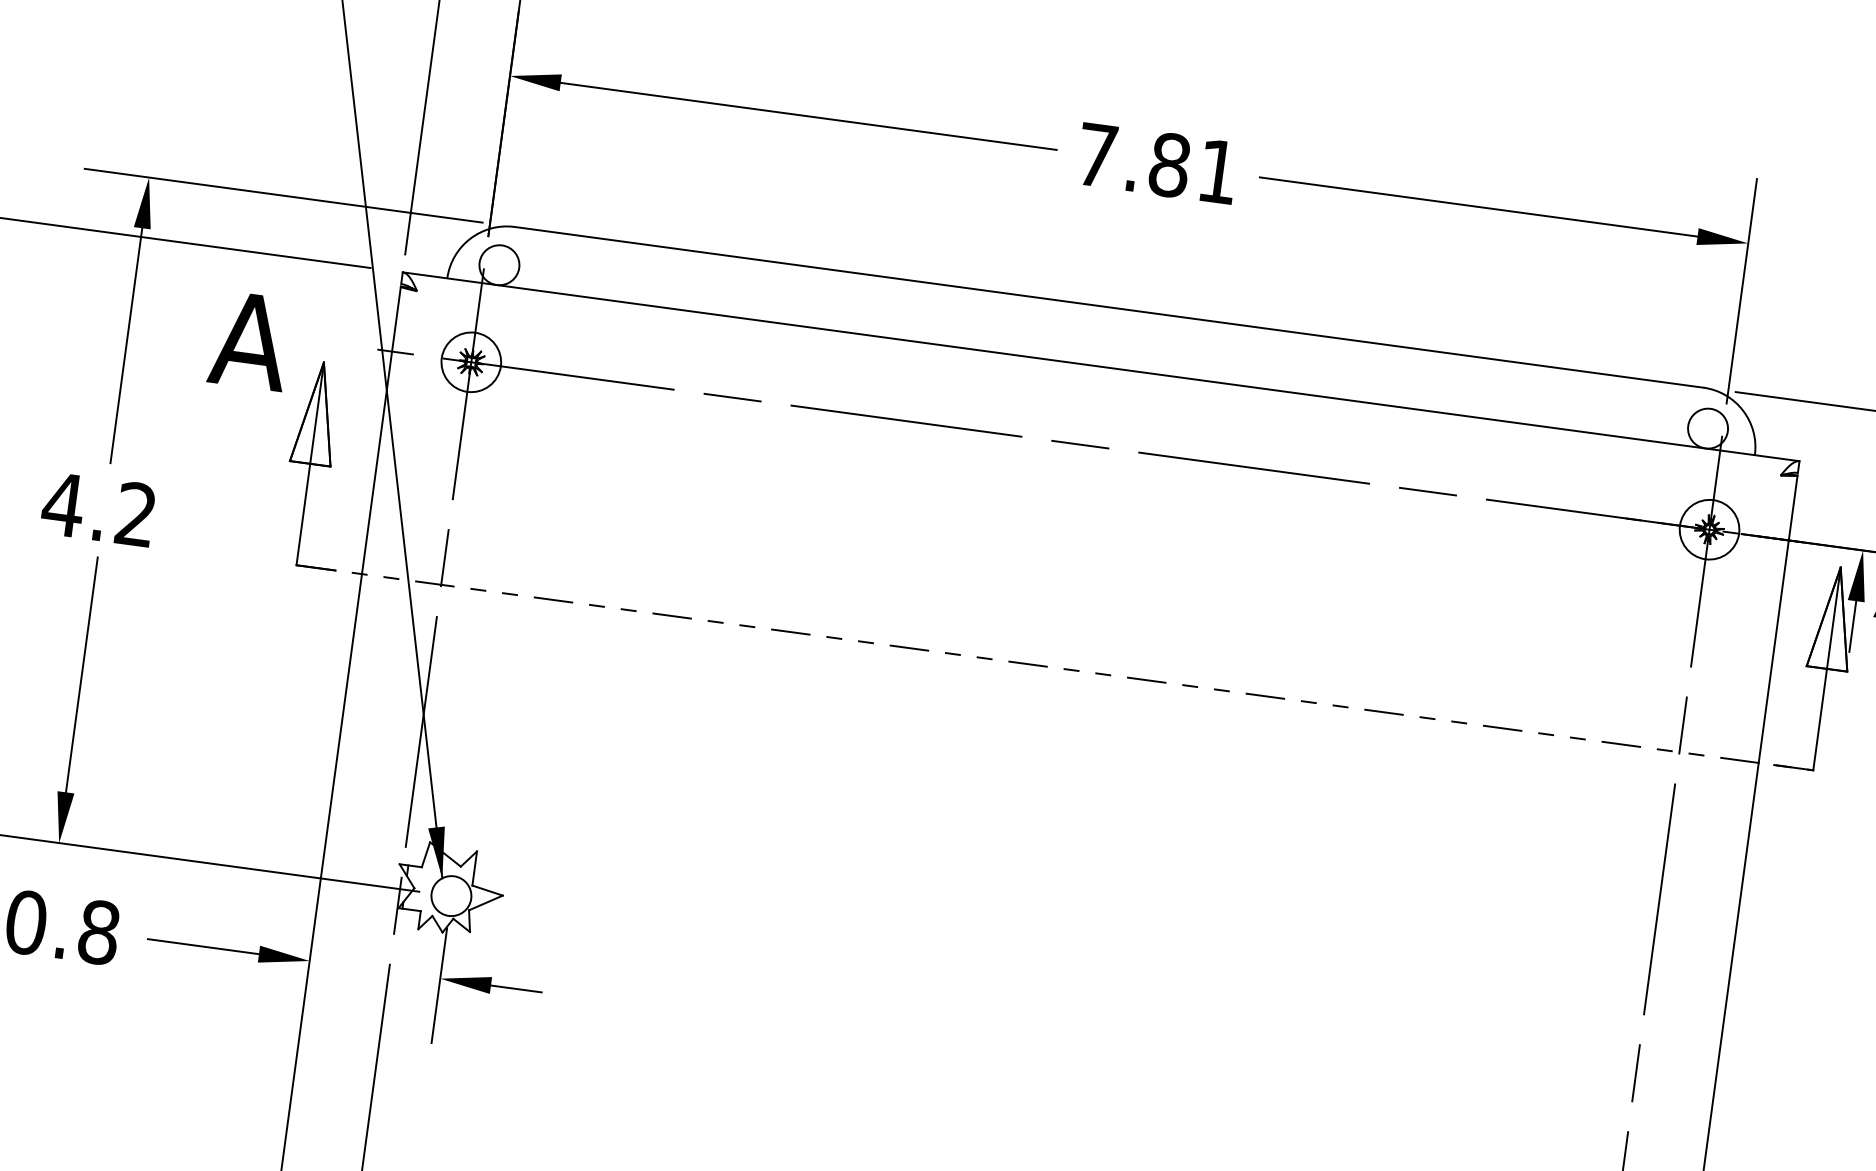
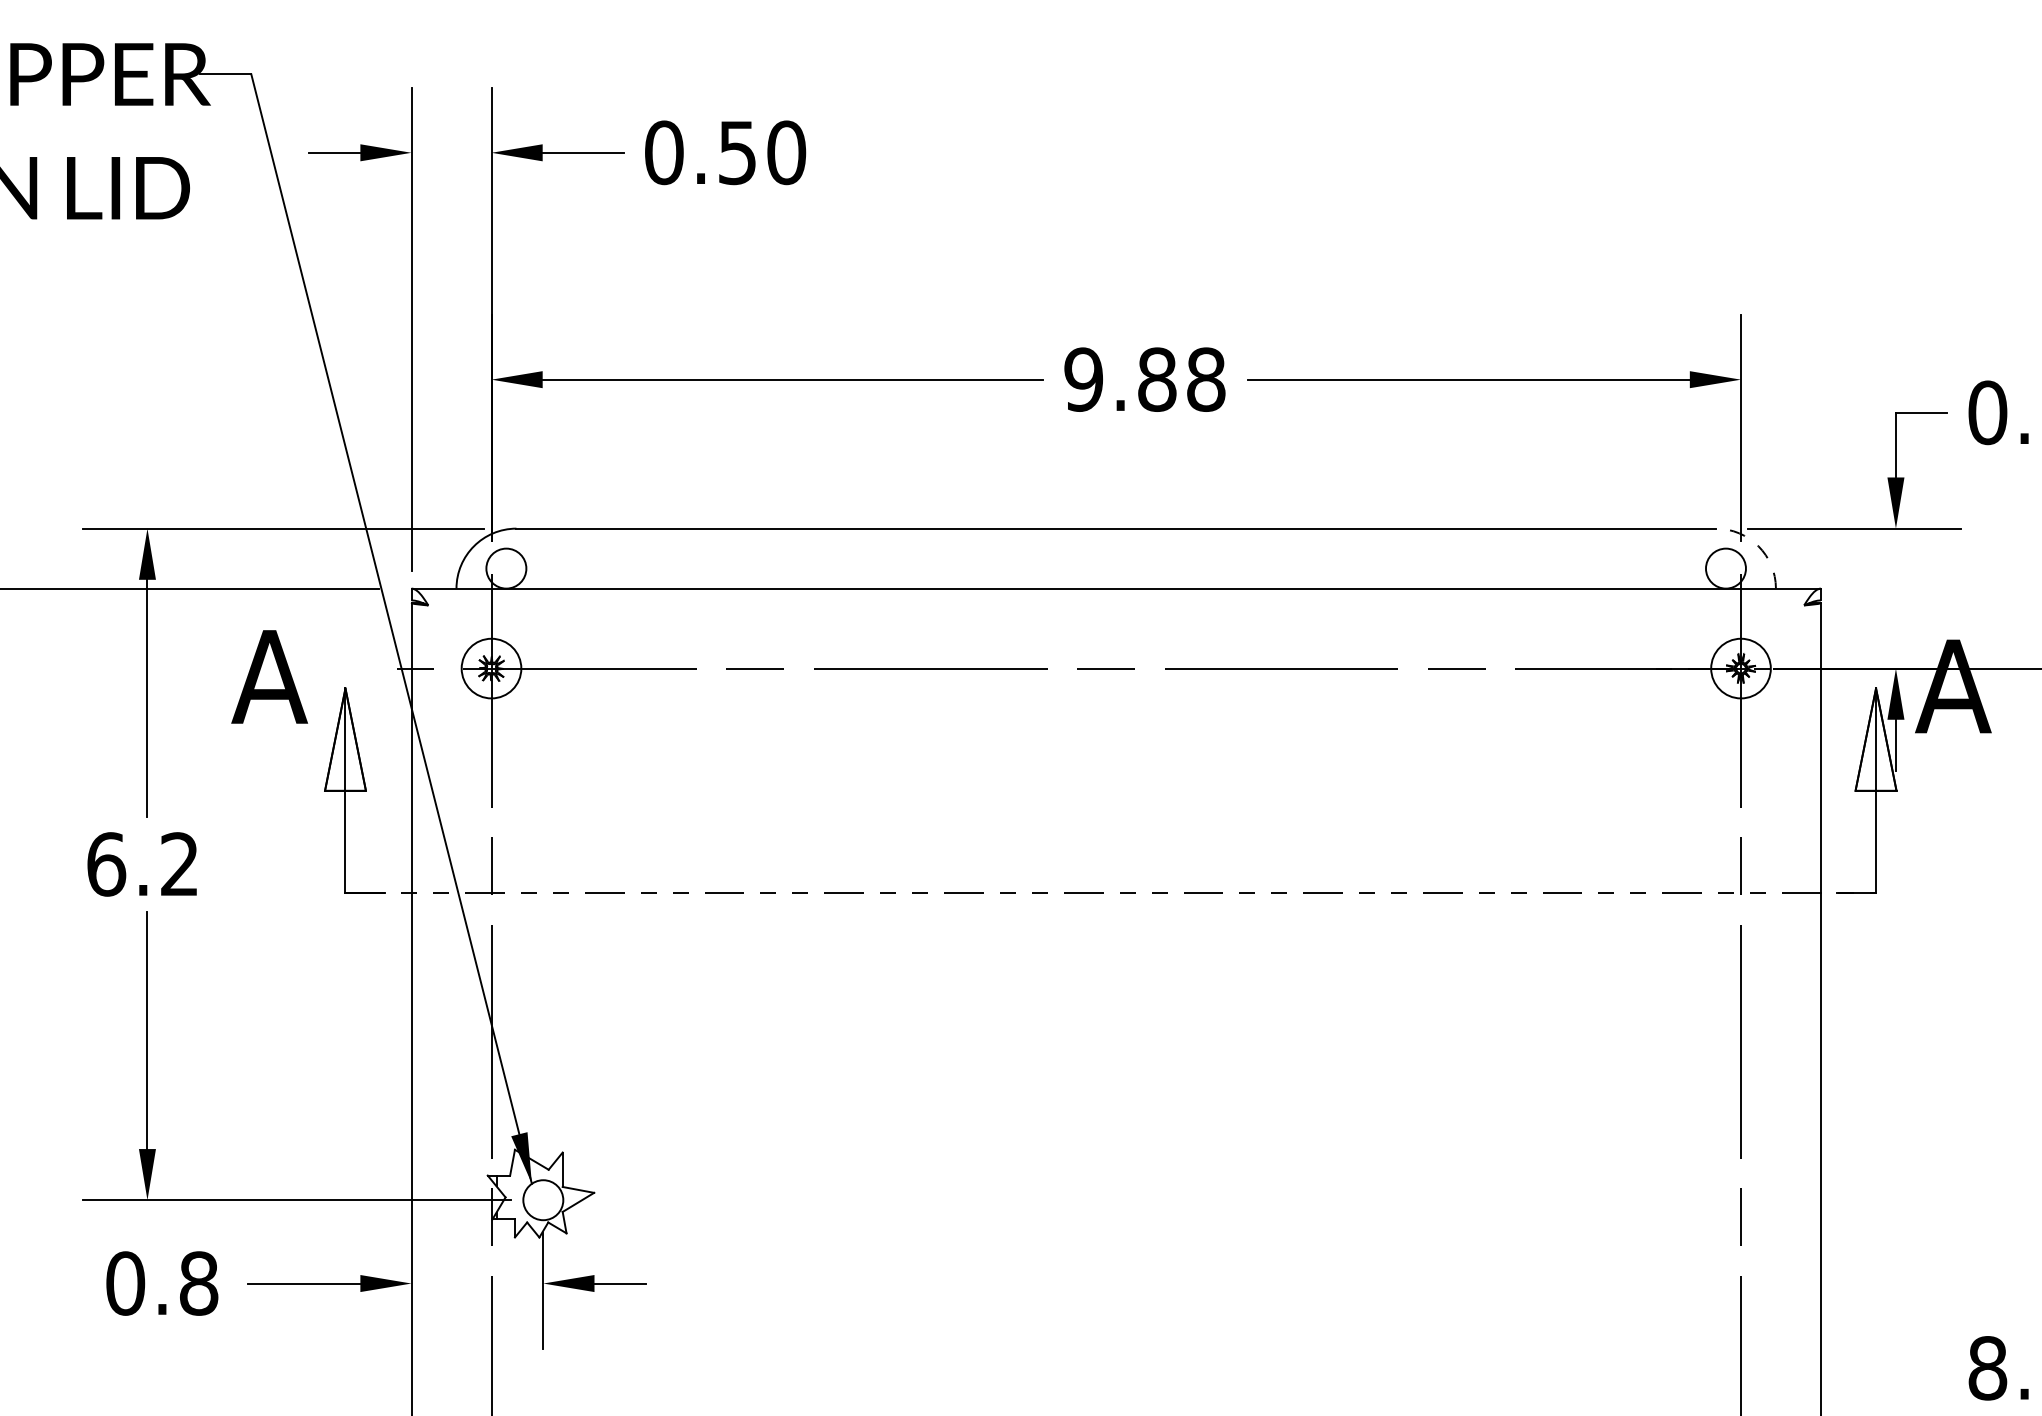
text: (1157, 163) -> (1144, 379), 7.81 -> 9.88
arc: (1743, 411) -> (1758, 546), solid -> dashed
text: (62, 504) -> (105, 864), 4.2 -> 6.2

